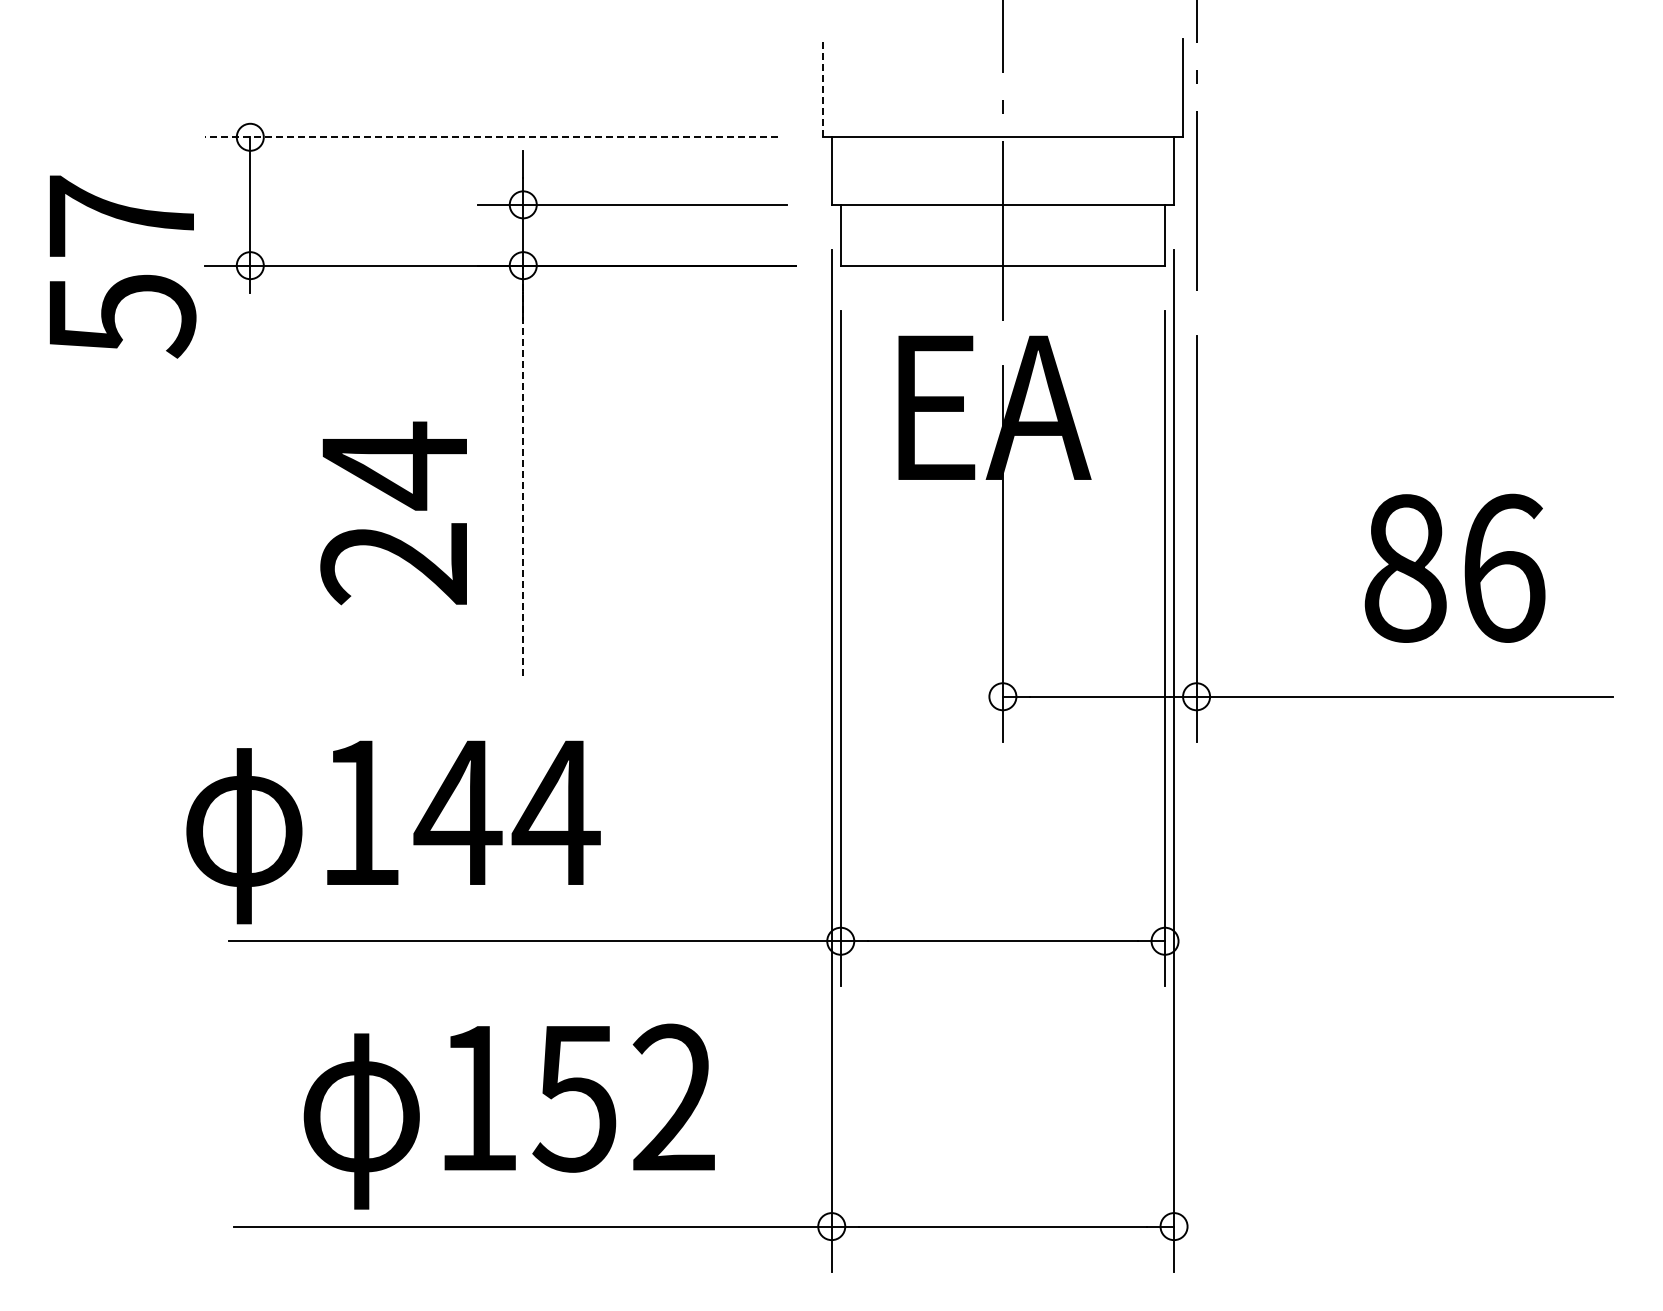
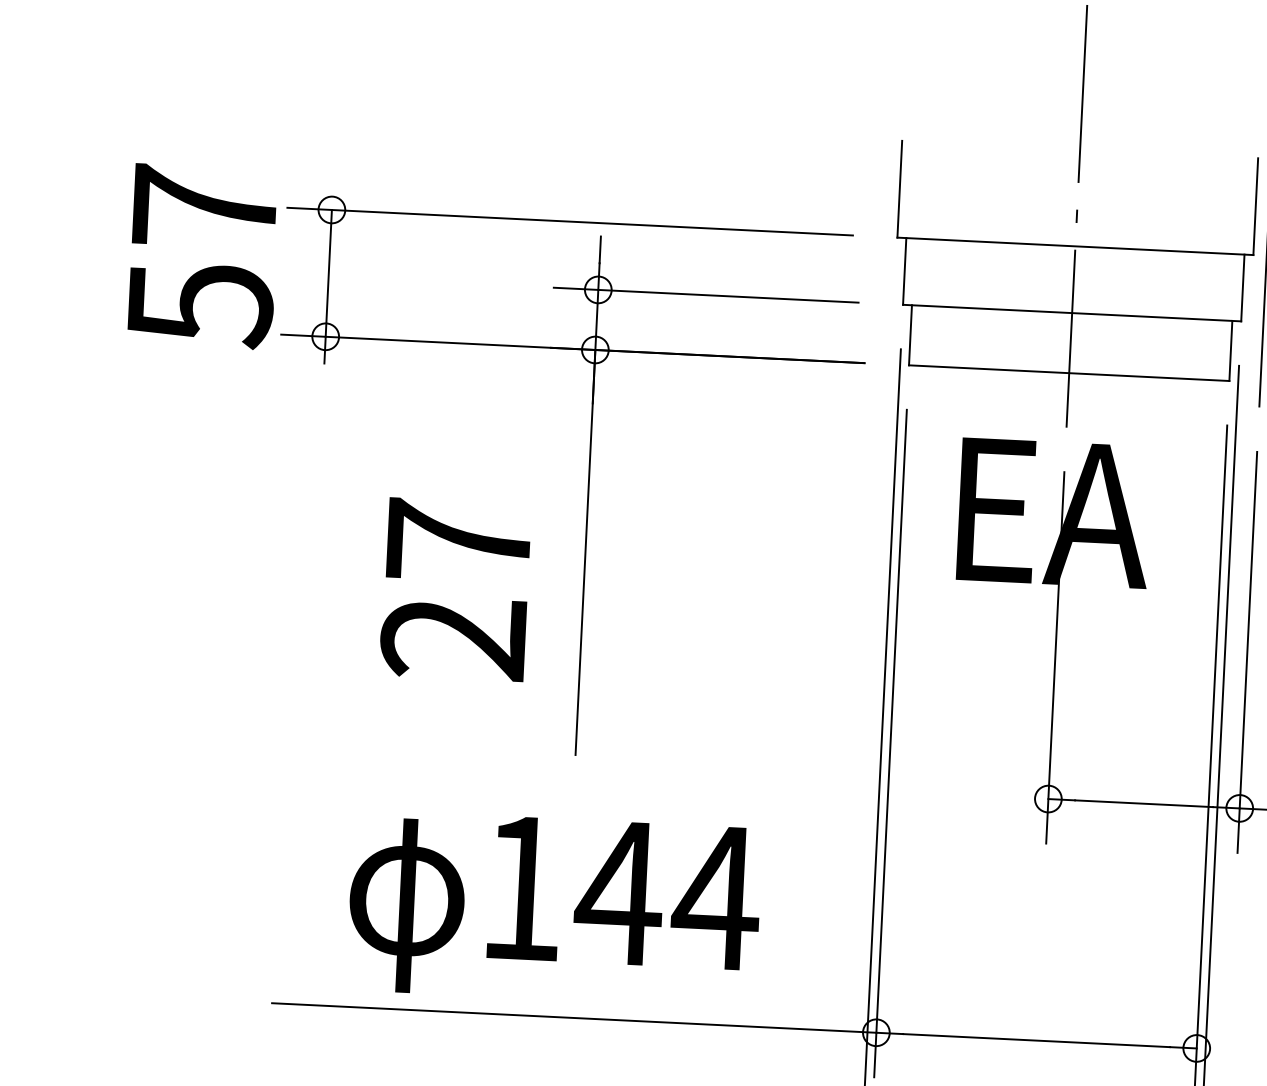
line: (822, 88) -> (899, 189), dashed -> solid
line: (490, 137) -> (569, 221), dashed -> solid
text: (123, 266) -> (204, 256), moved
text: (394, 465) -> (458, 541), 24 -> 27
line: (523, 470) -> (585, 552), dashed -> solid
text: (393, 832) -> (554, 909), moved

